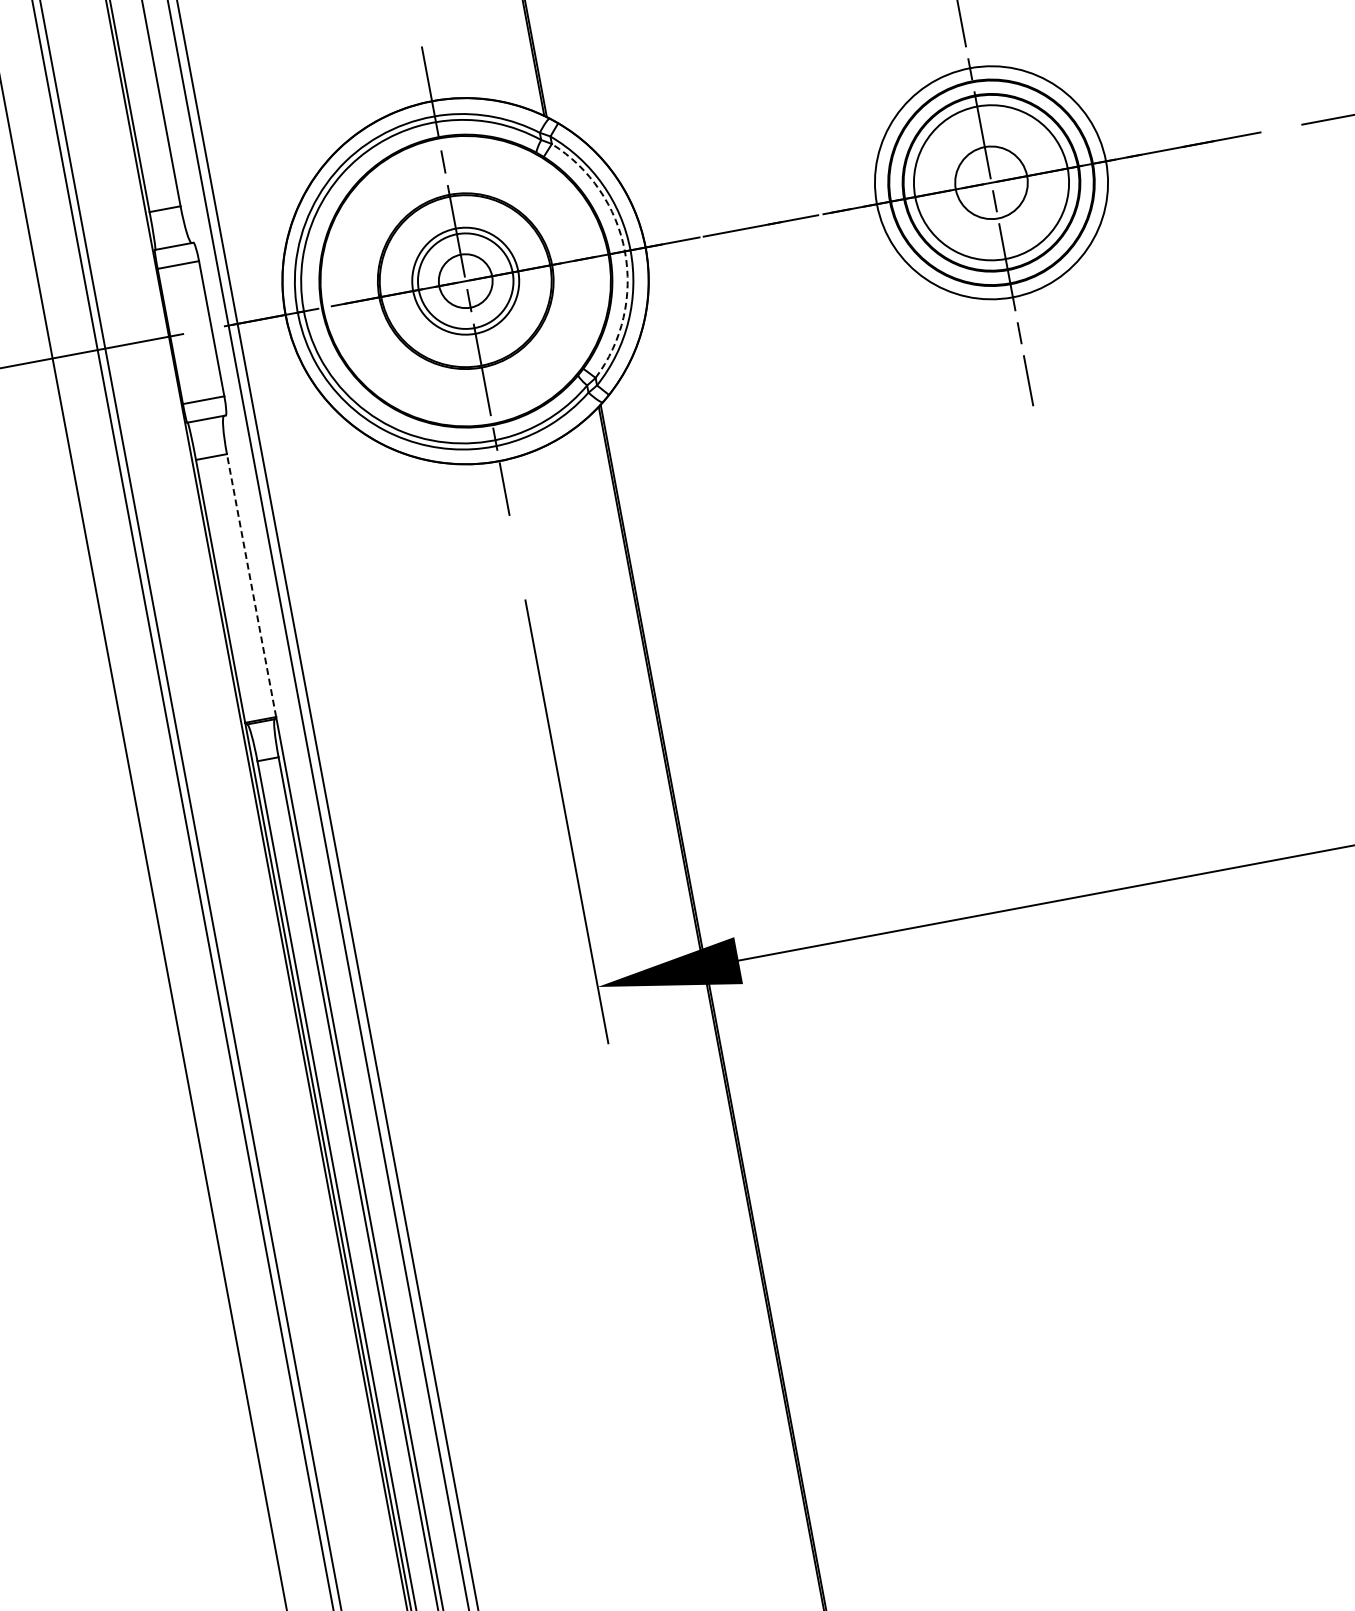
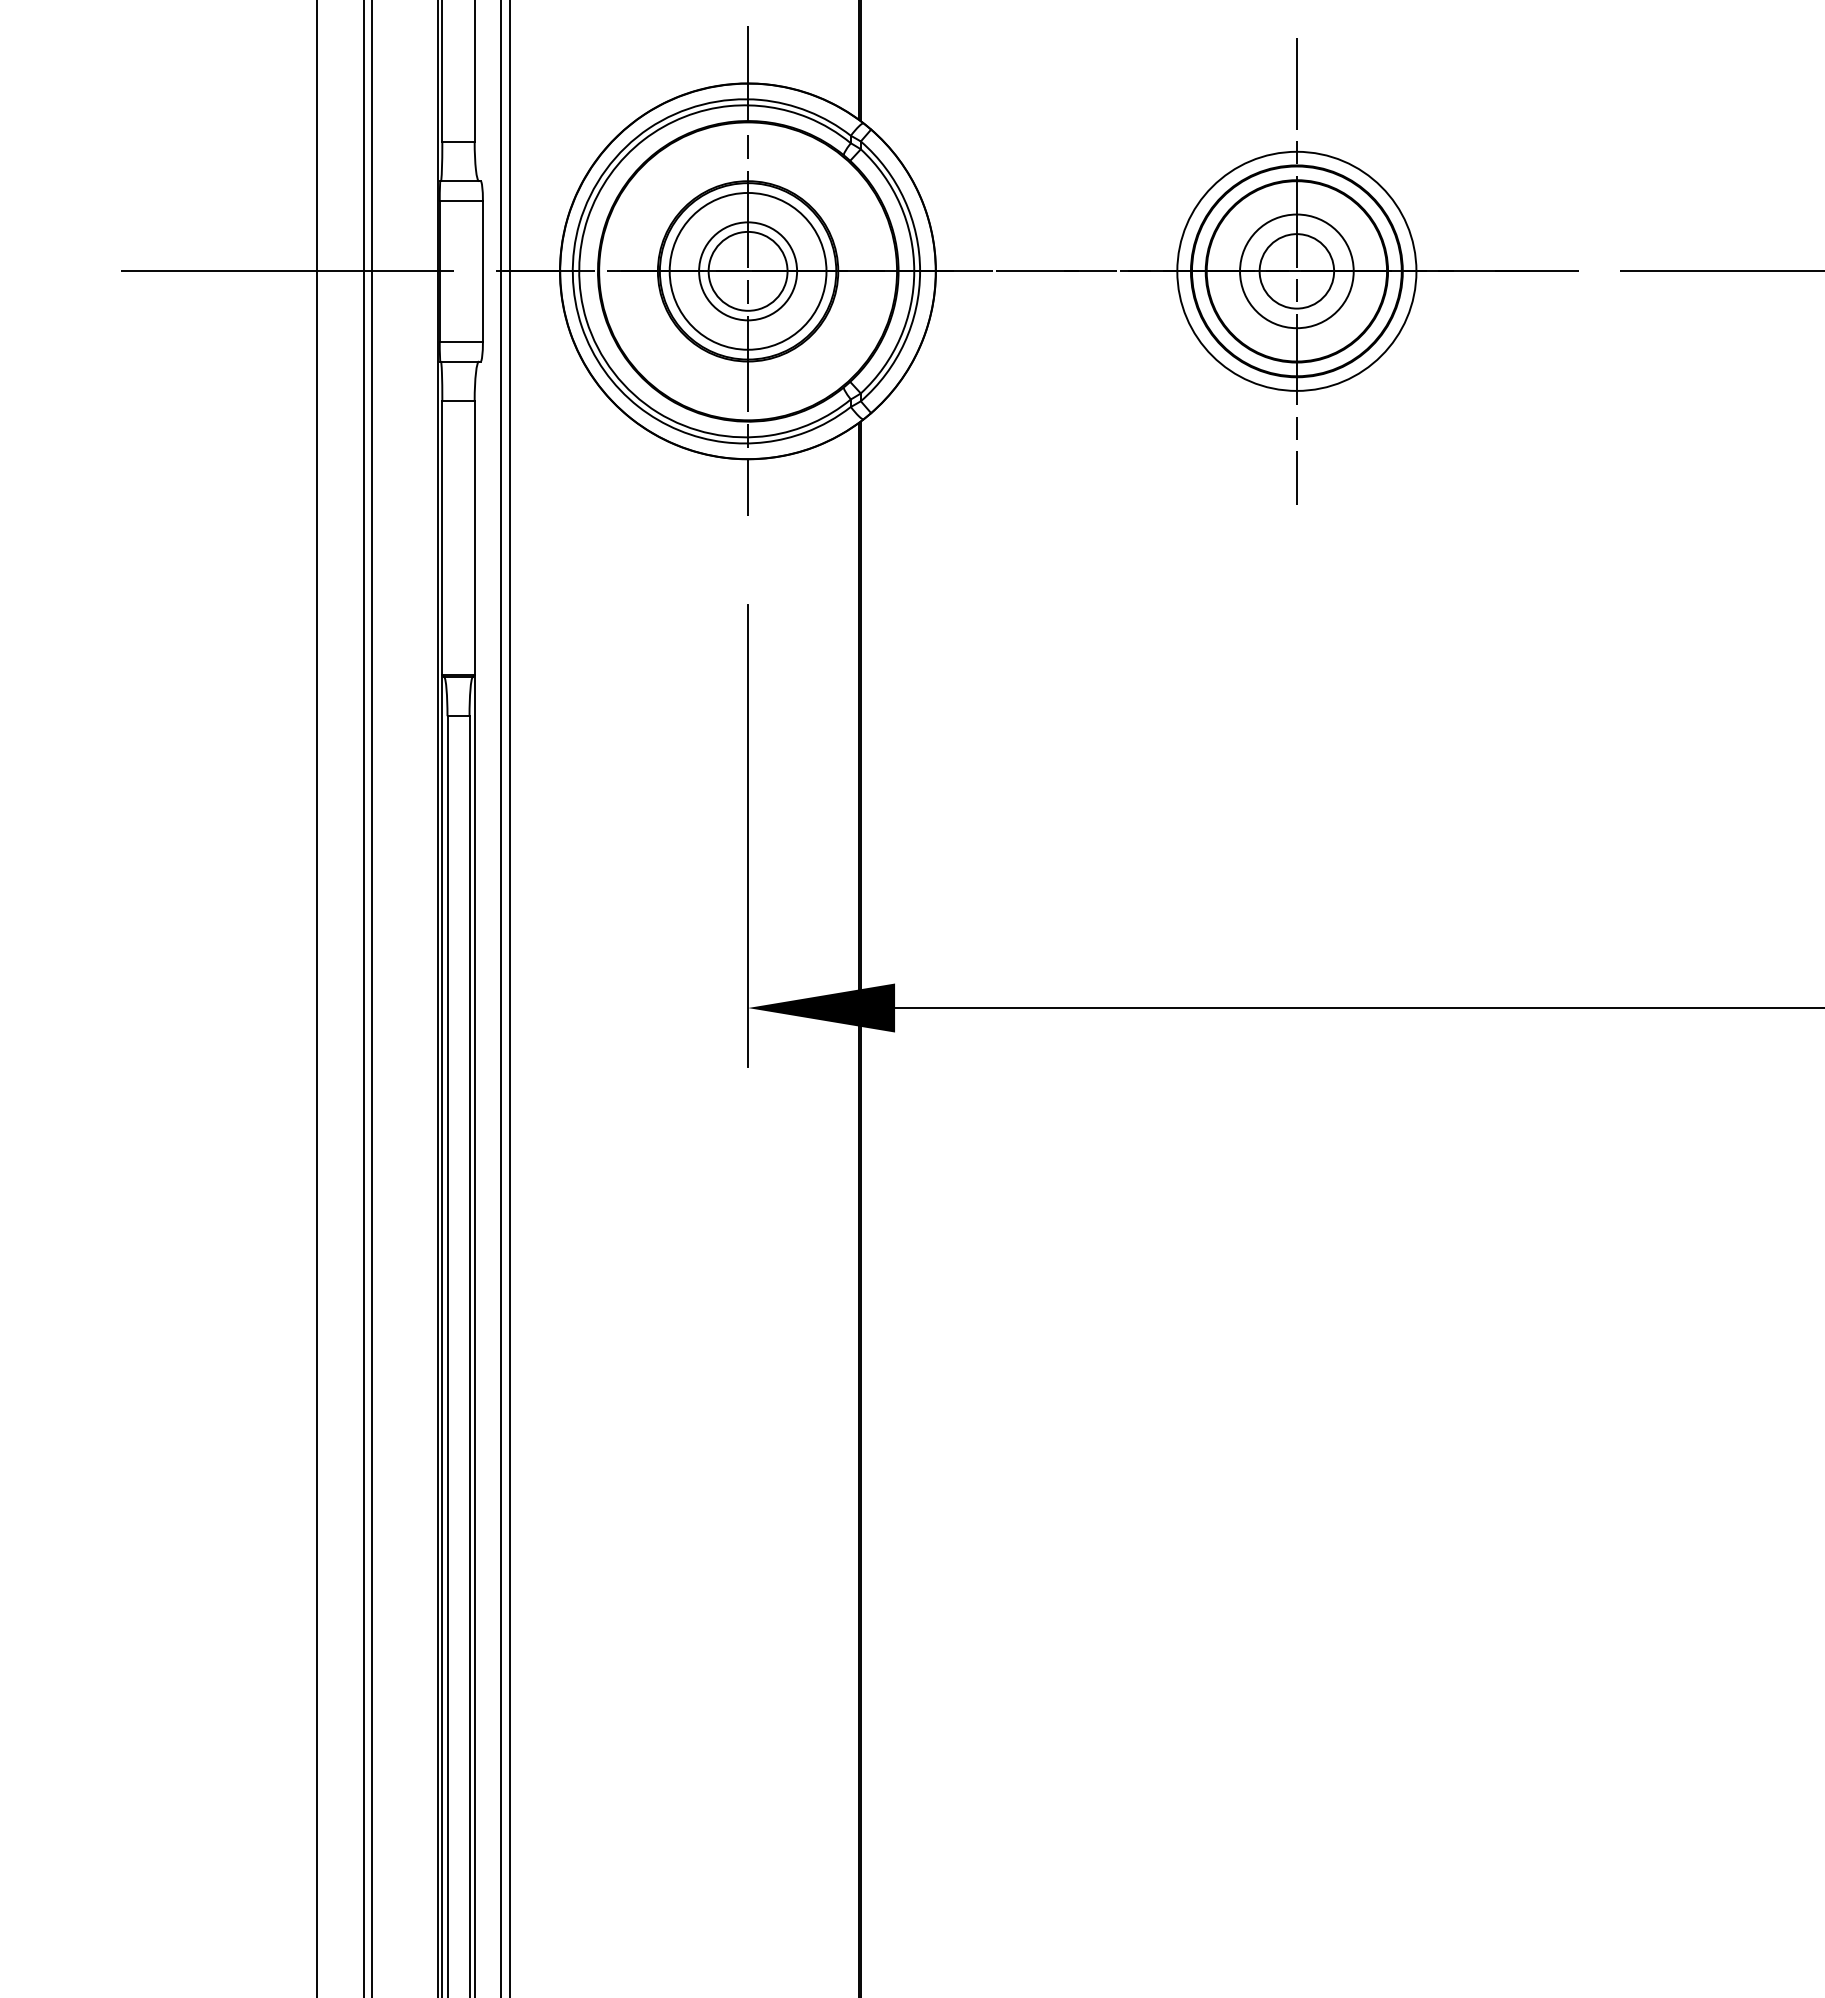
circle: (991, 182) -> (1296, 271), size x0.71
arc: (625, 251) -> (914, 271), dashed -> solid
circle: (465, 280) -> (747, 270), size x1.43
circle: (465, 280) -> (747, 270), size x1.43
line: (251, 585) -> (474, 537), dashed -> solid

